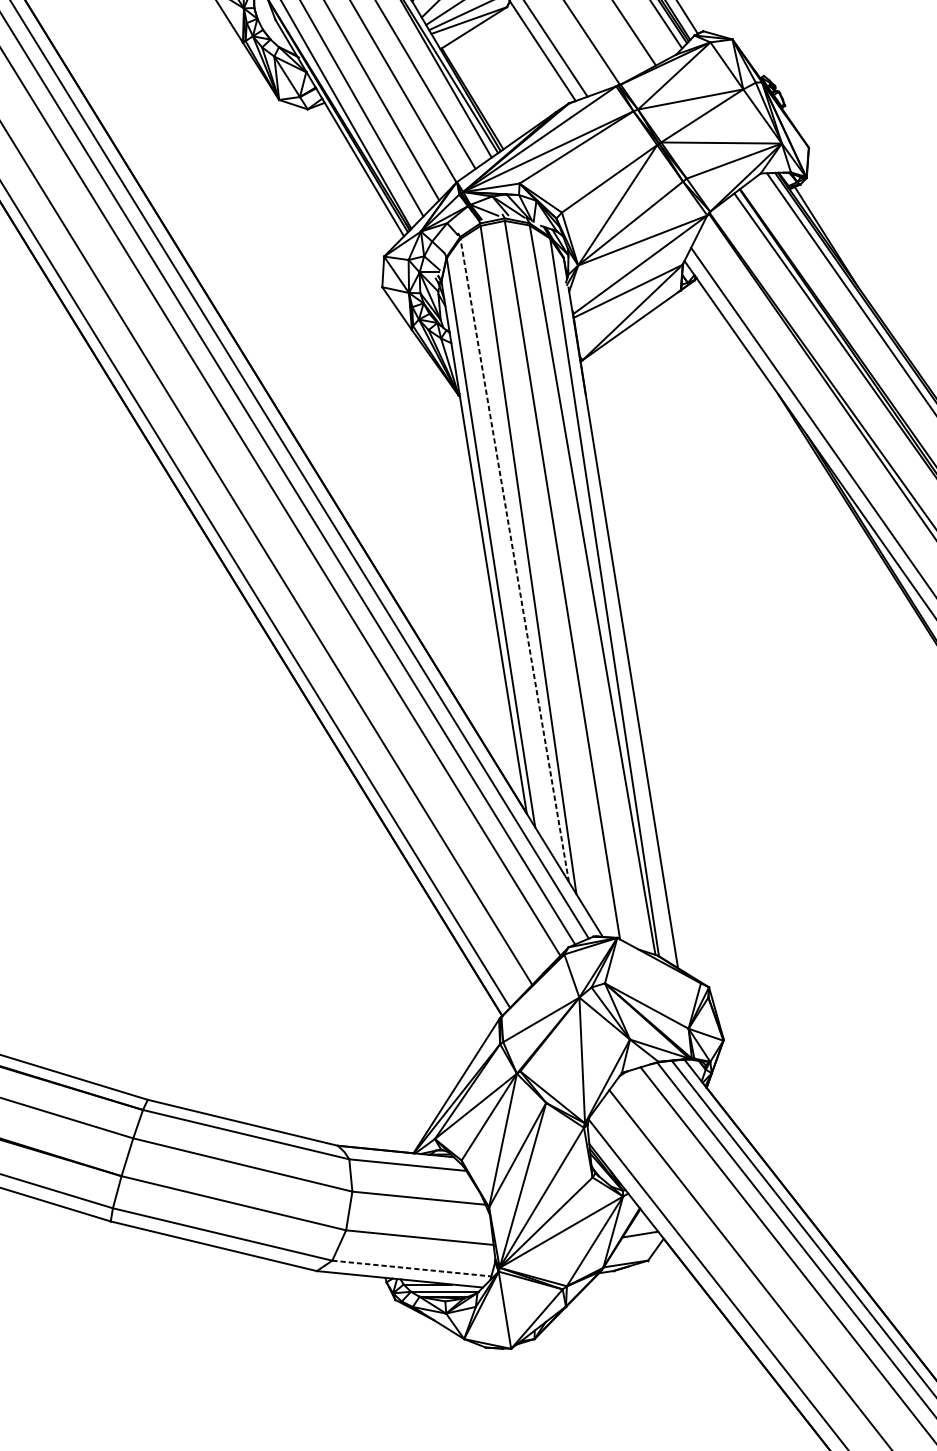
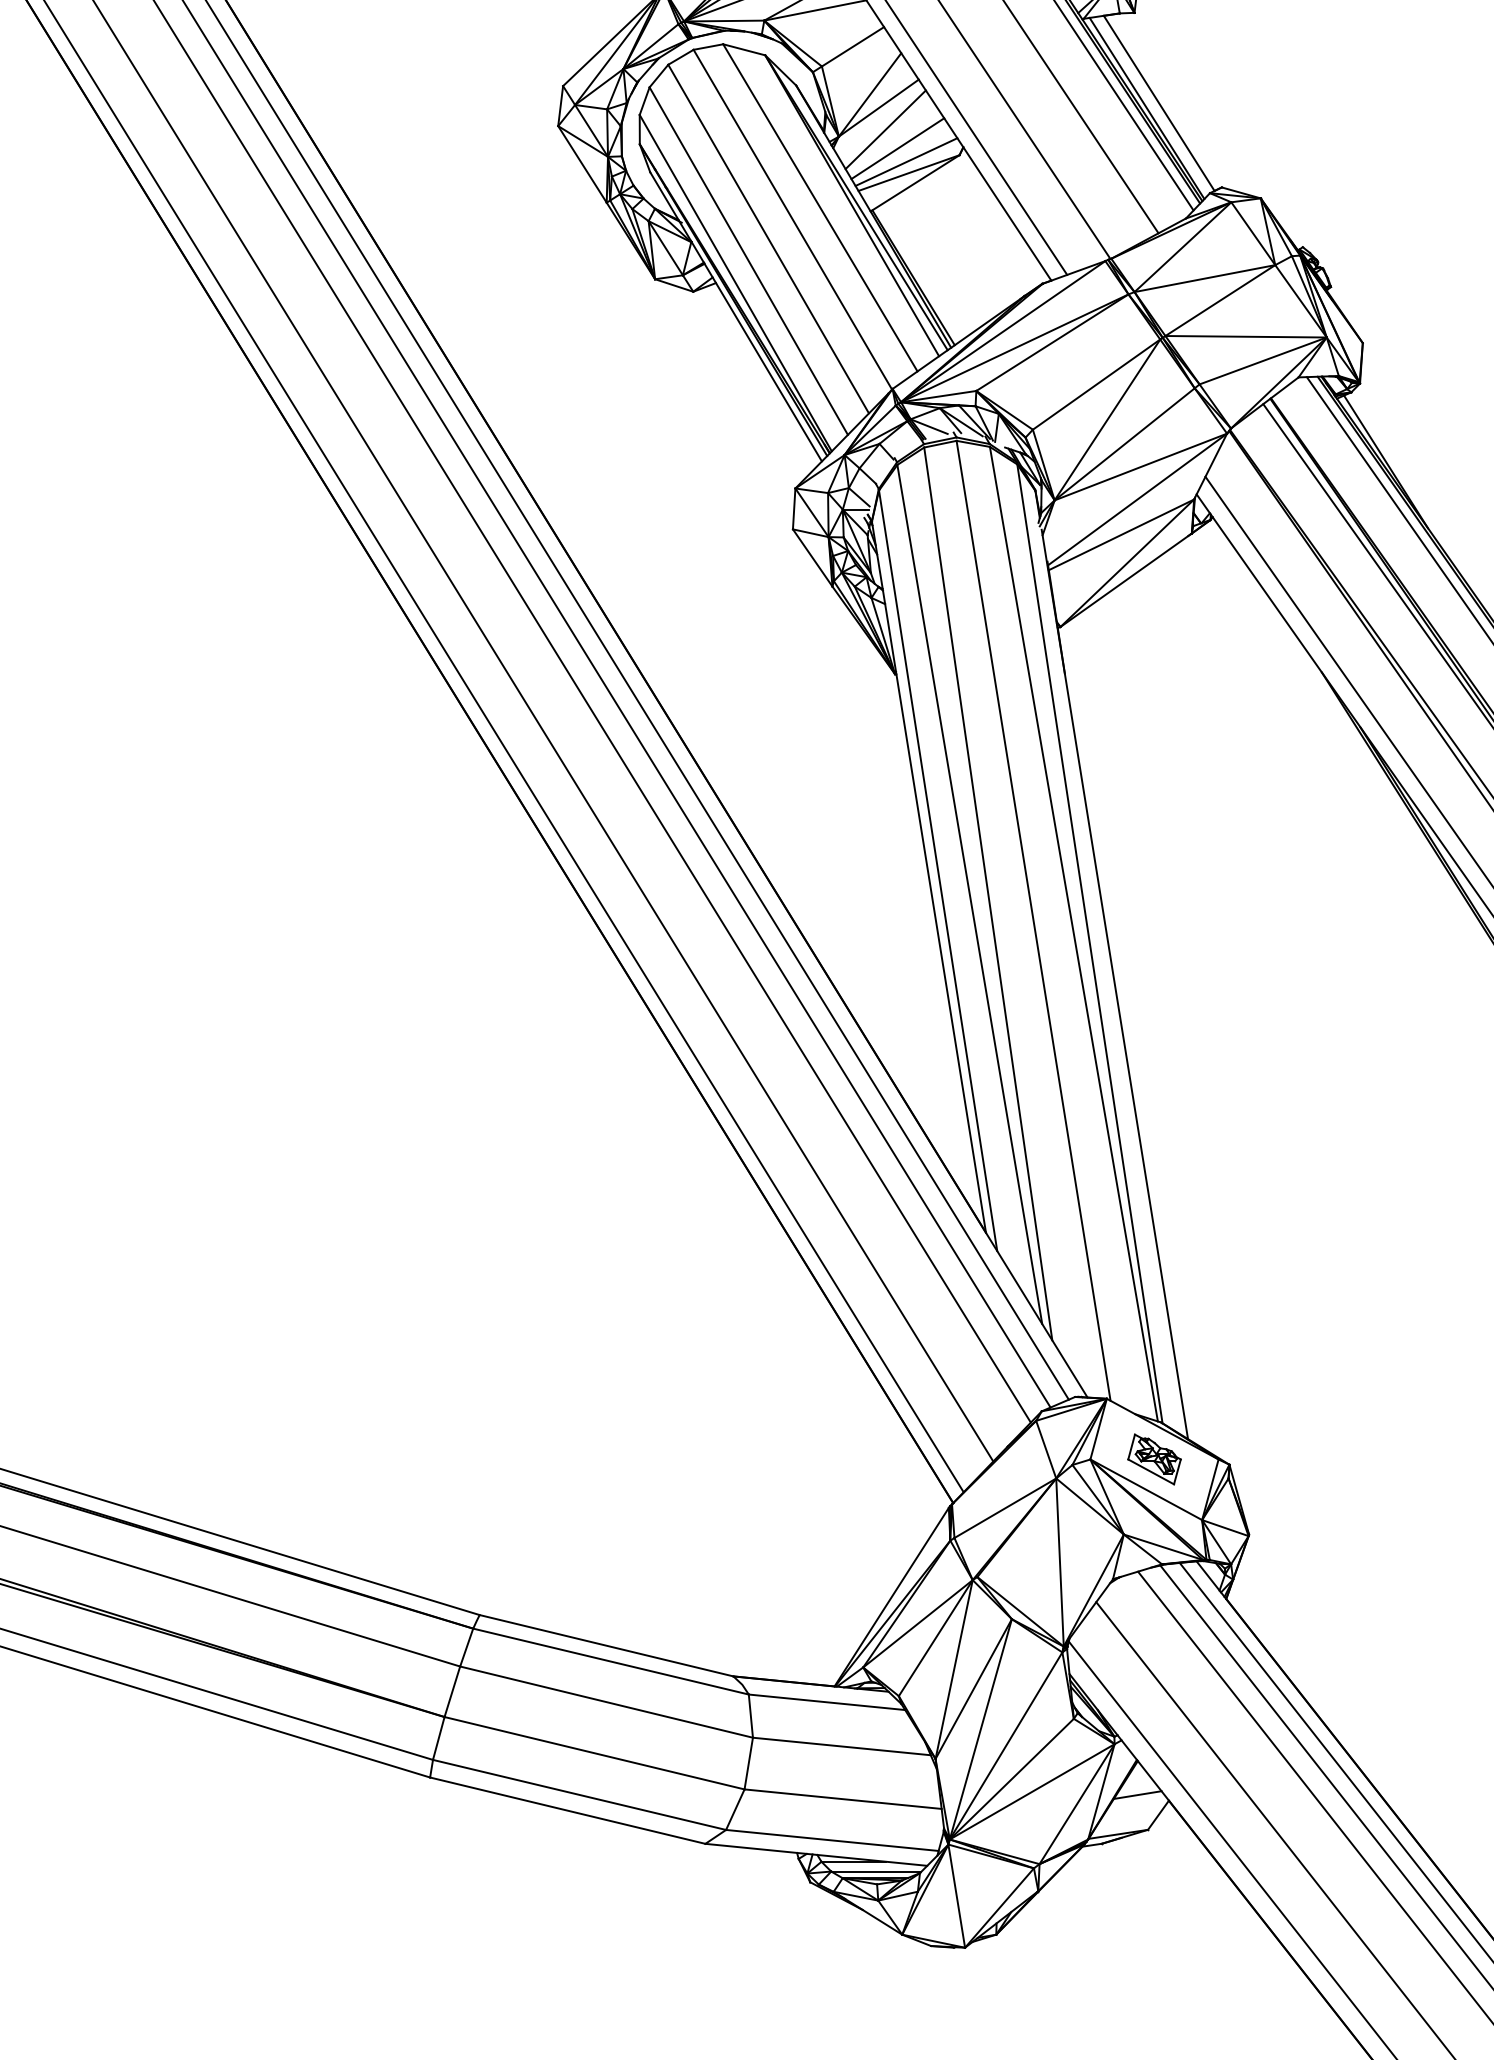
line: (514, 560) -> (969, 894), dashed -> solid
part: (652, 983) -> (1154, 1459), added
line: (411, 1268) -> (832, 1840), dashed -> solid

